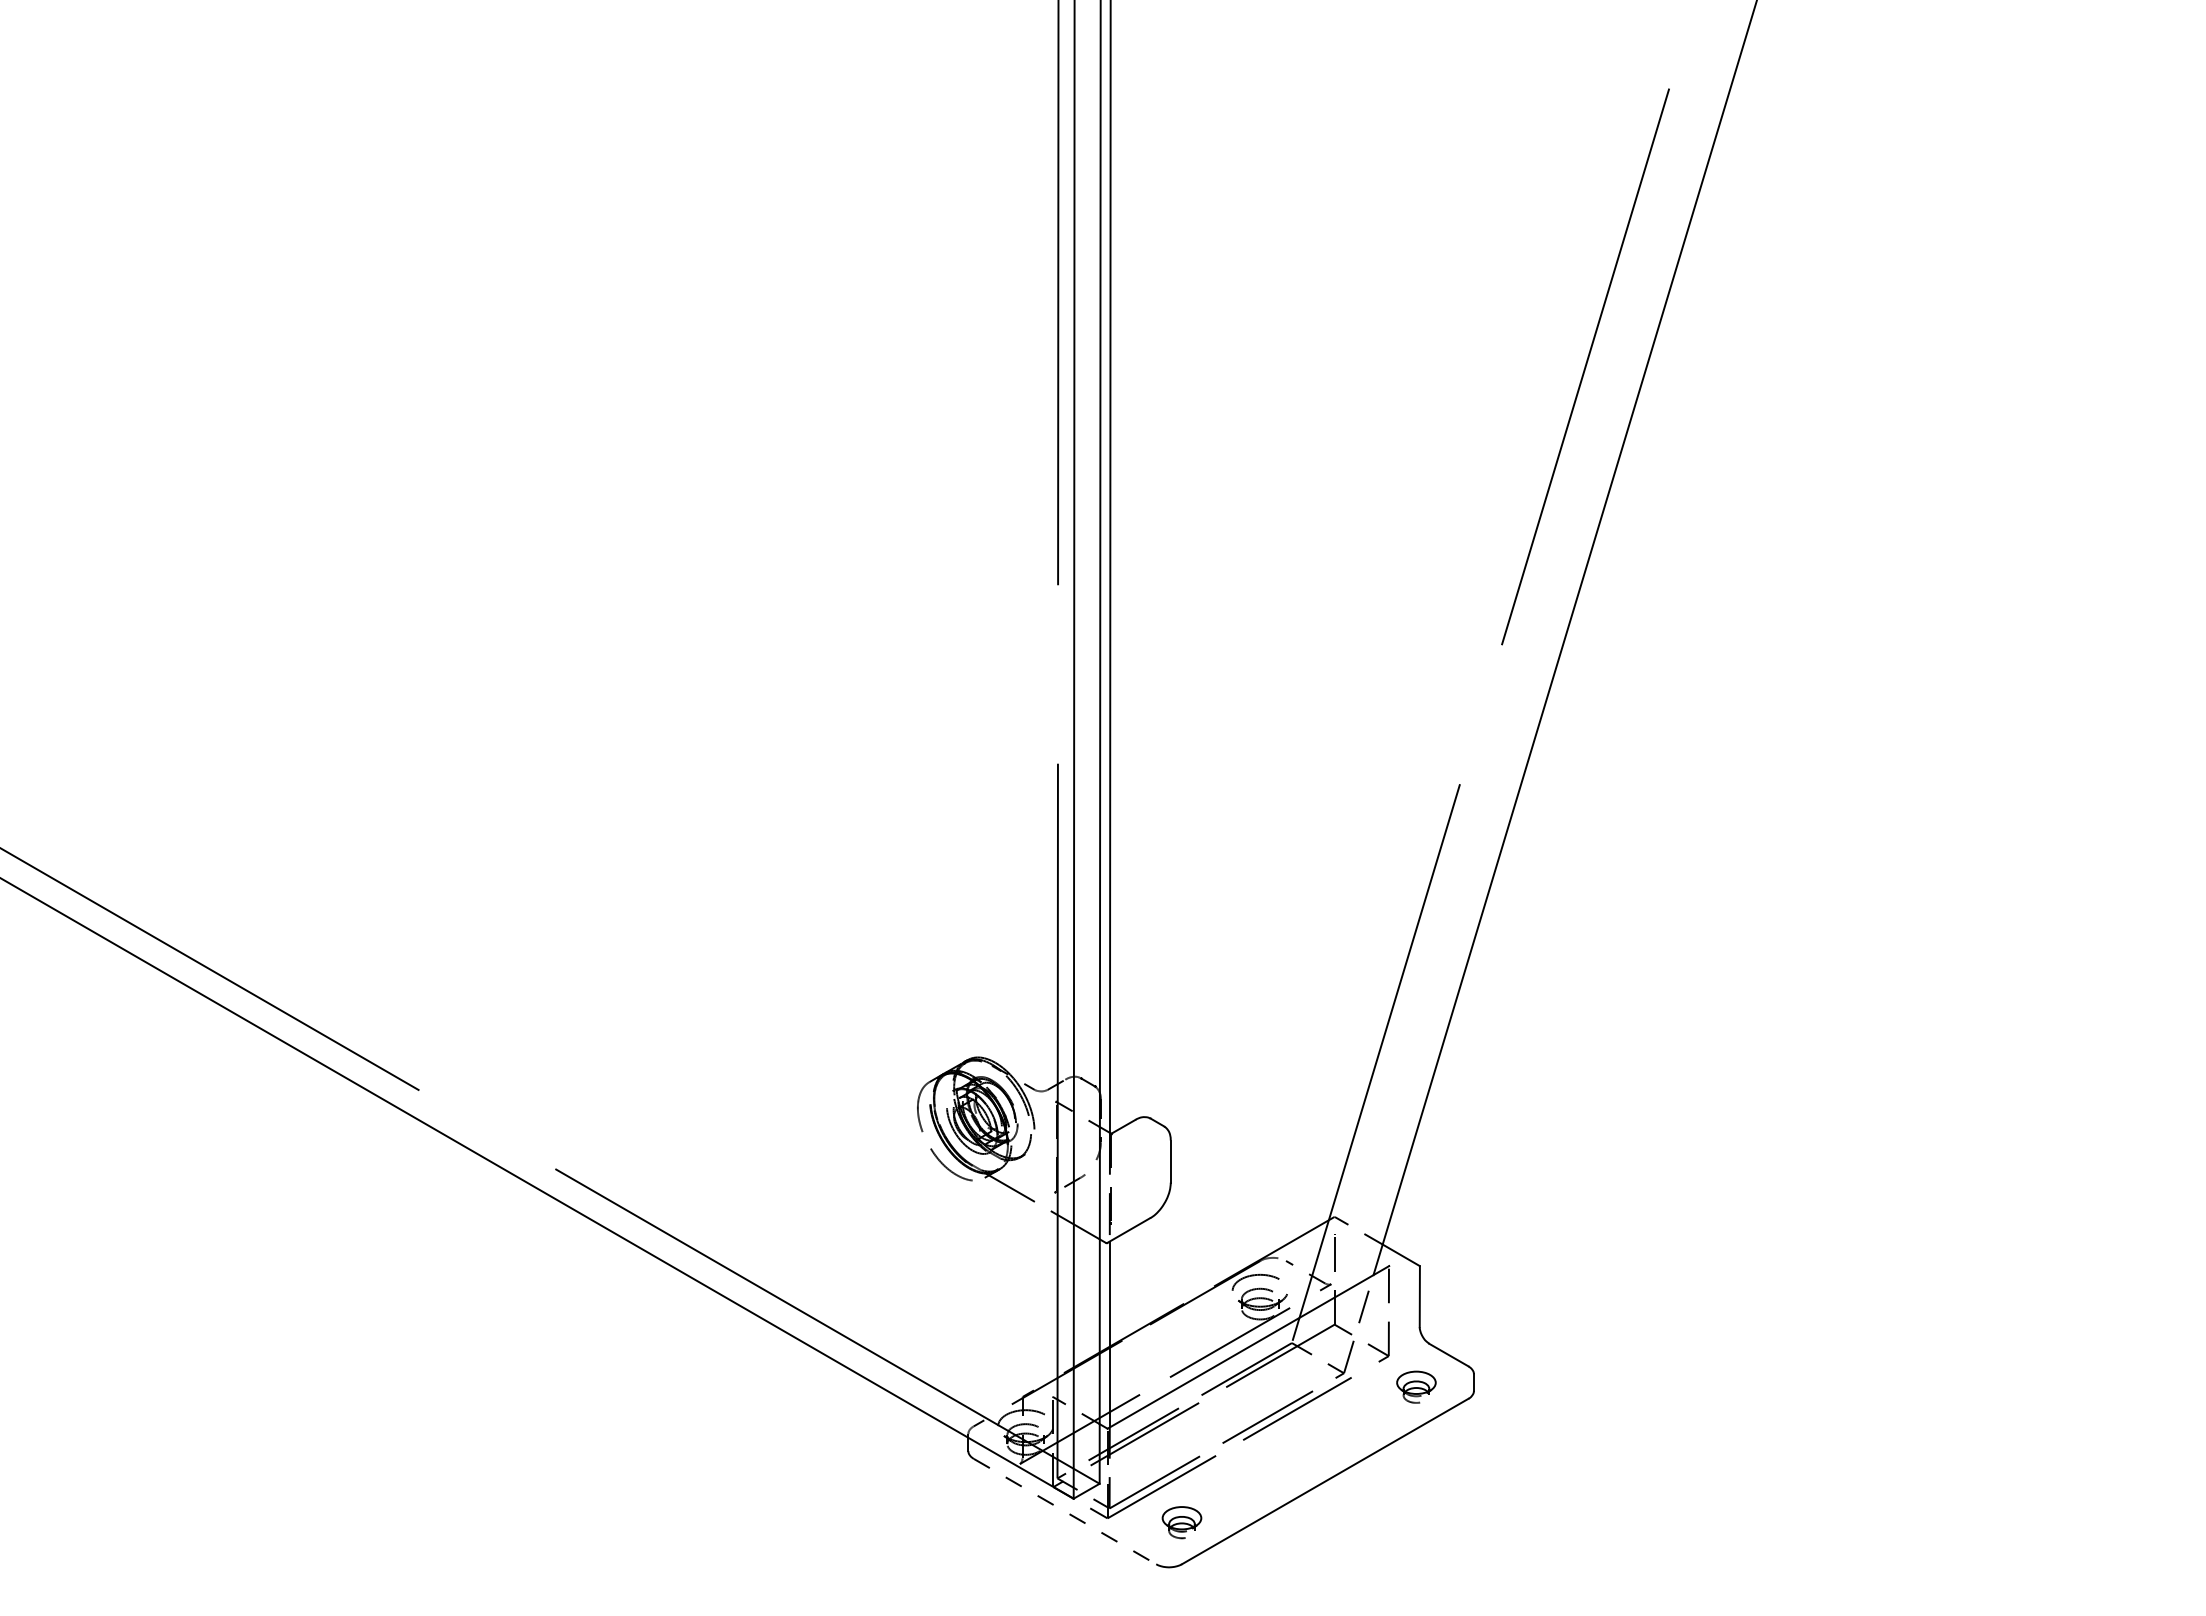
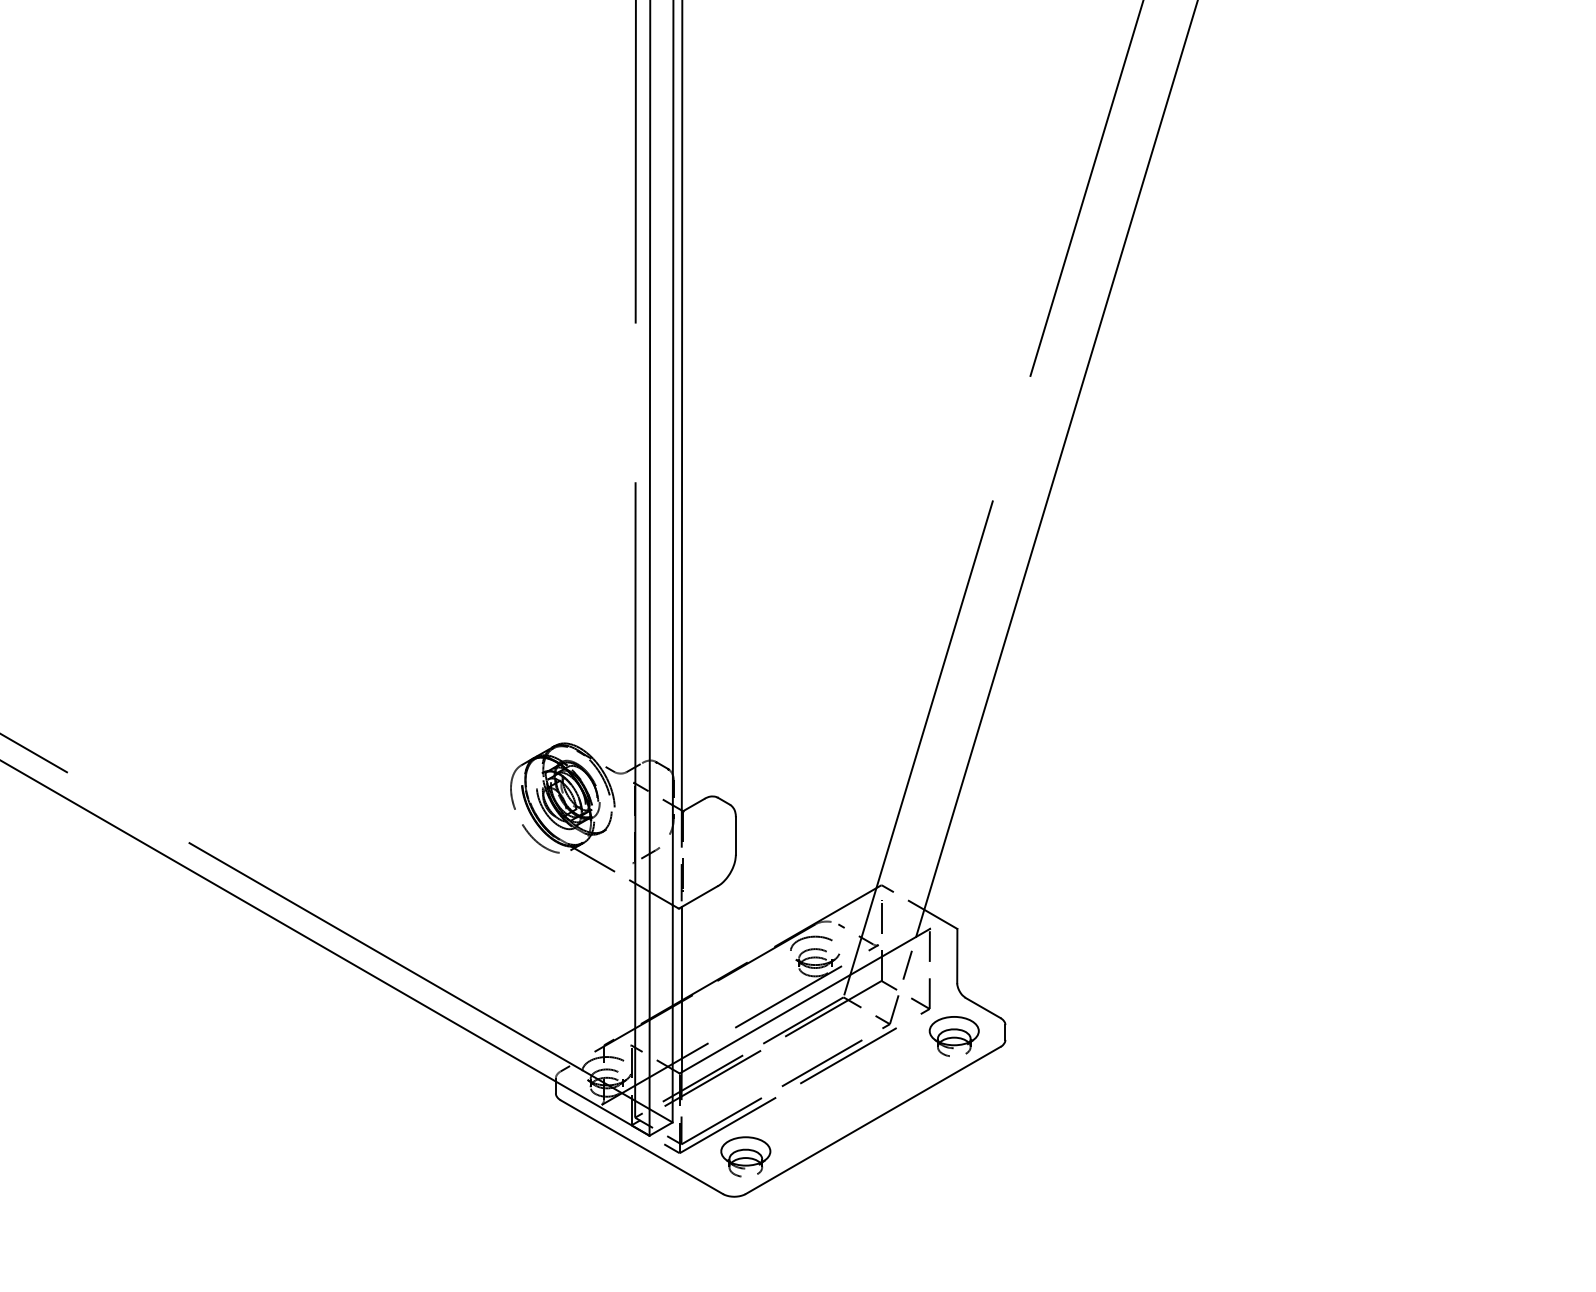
part: (1416, 1386) -> (954, 1035), size x1.43
line: (1065, 1511) -> (642, 1147), dashed -> solid
part: (1181, 1522) -> (745, 1156), size x1.43

